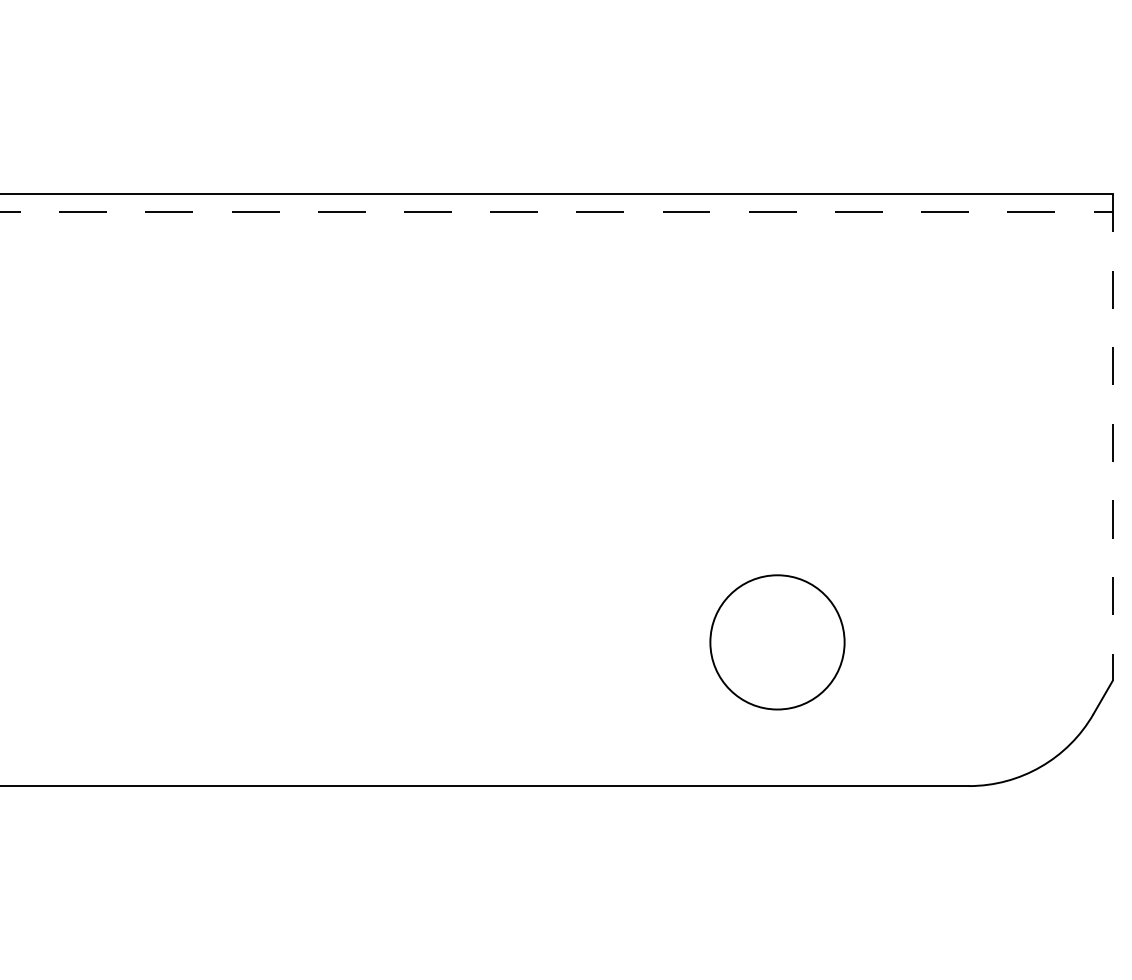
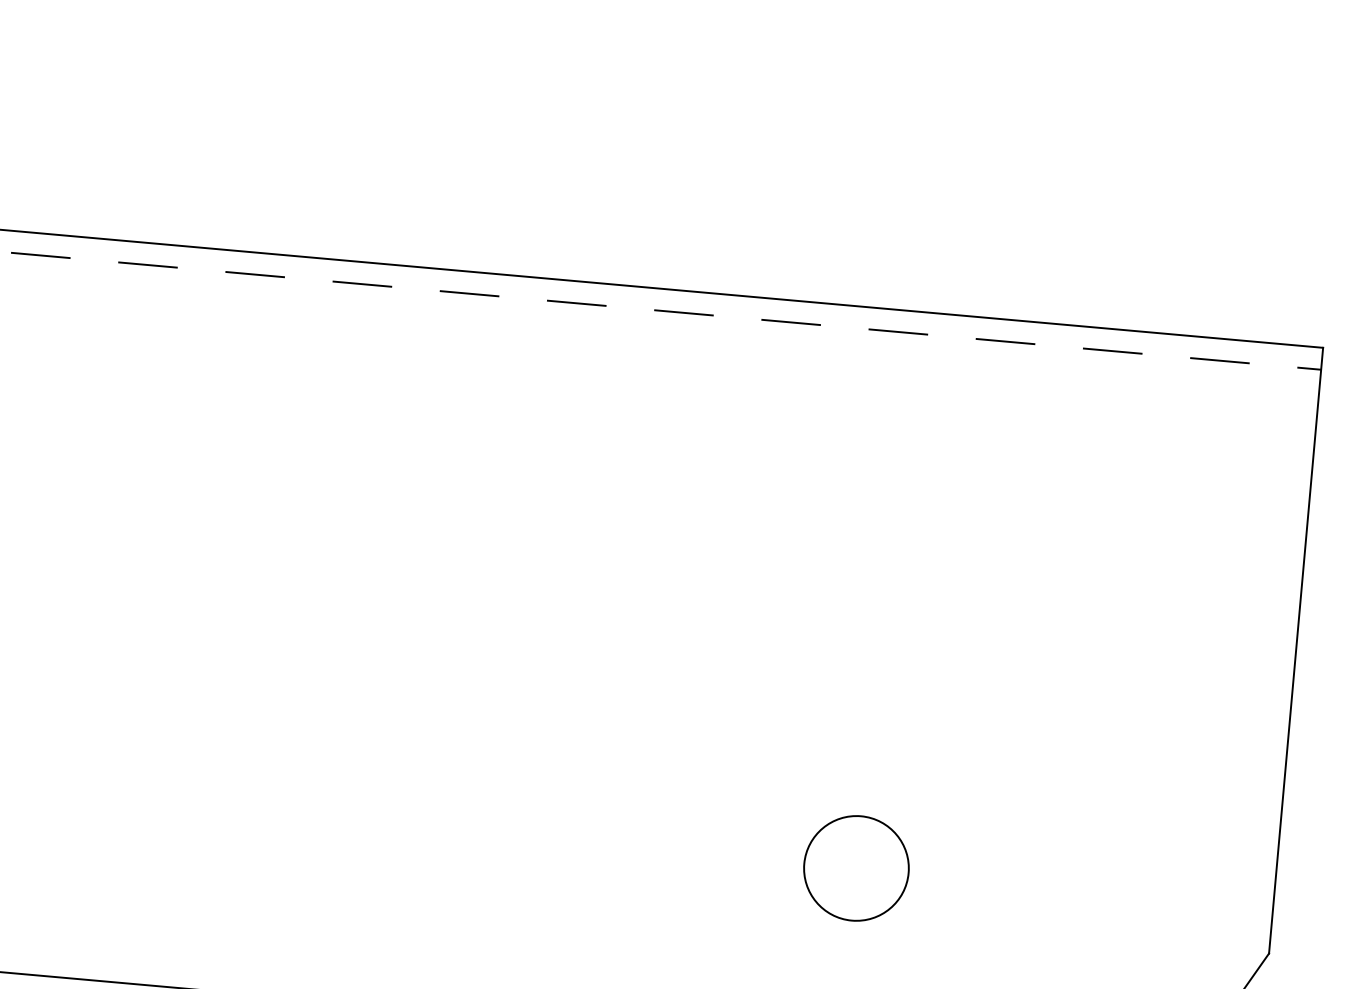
line: (1112, 437) -> (1295, 650), dashed -> solid
circle: (777, 642) -> (856, 868), size x0.62

